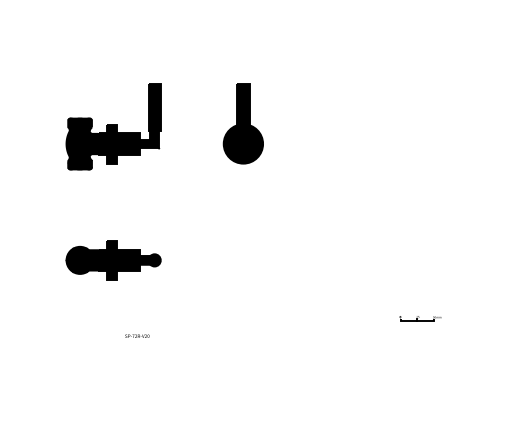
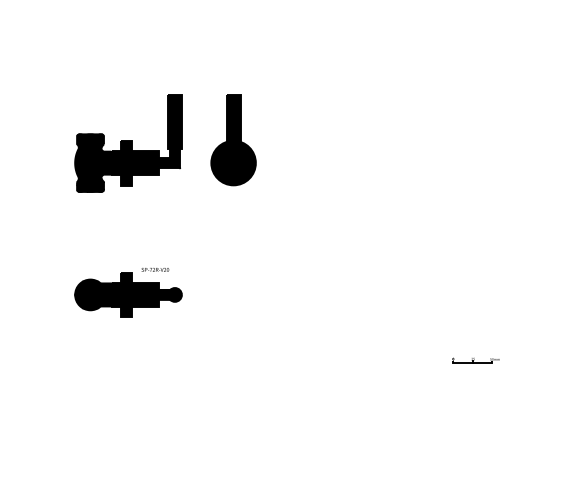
part: (242, 123) -> (232, 139), moved
text: (137, 335) -> (155, 269), moved

